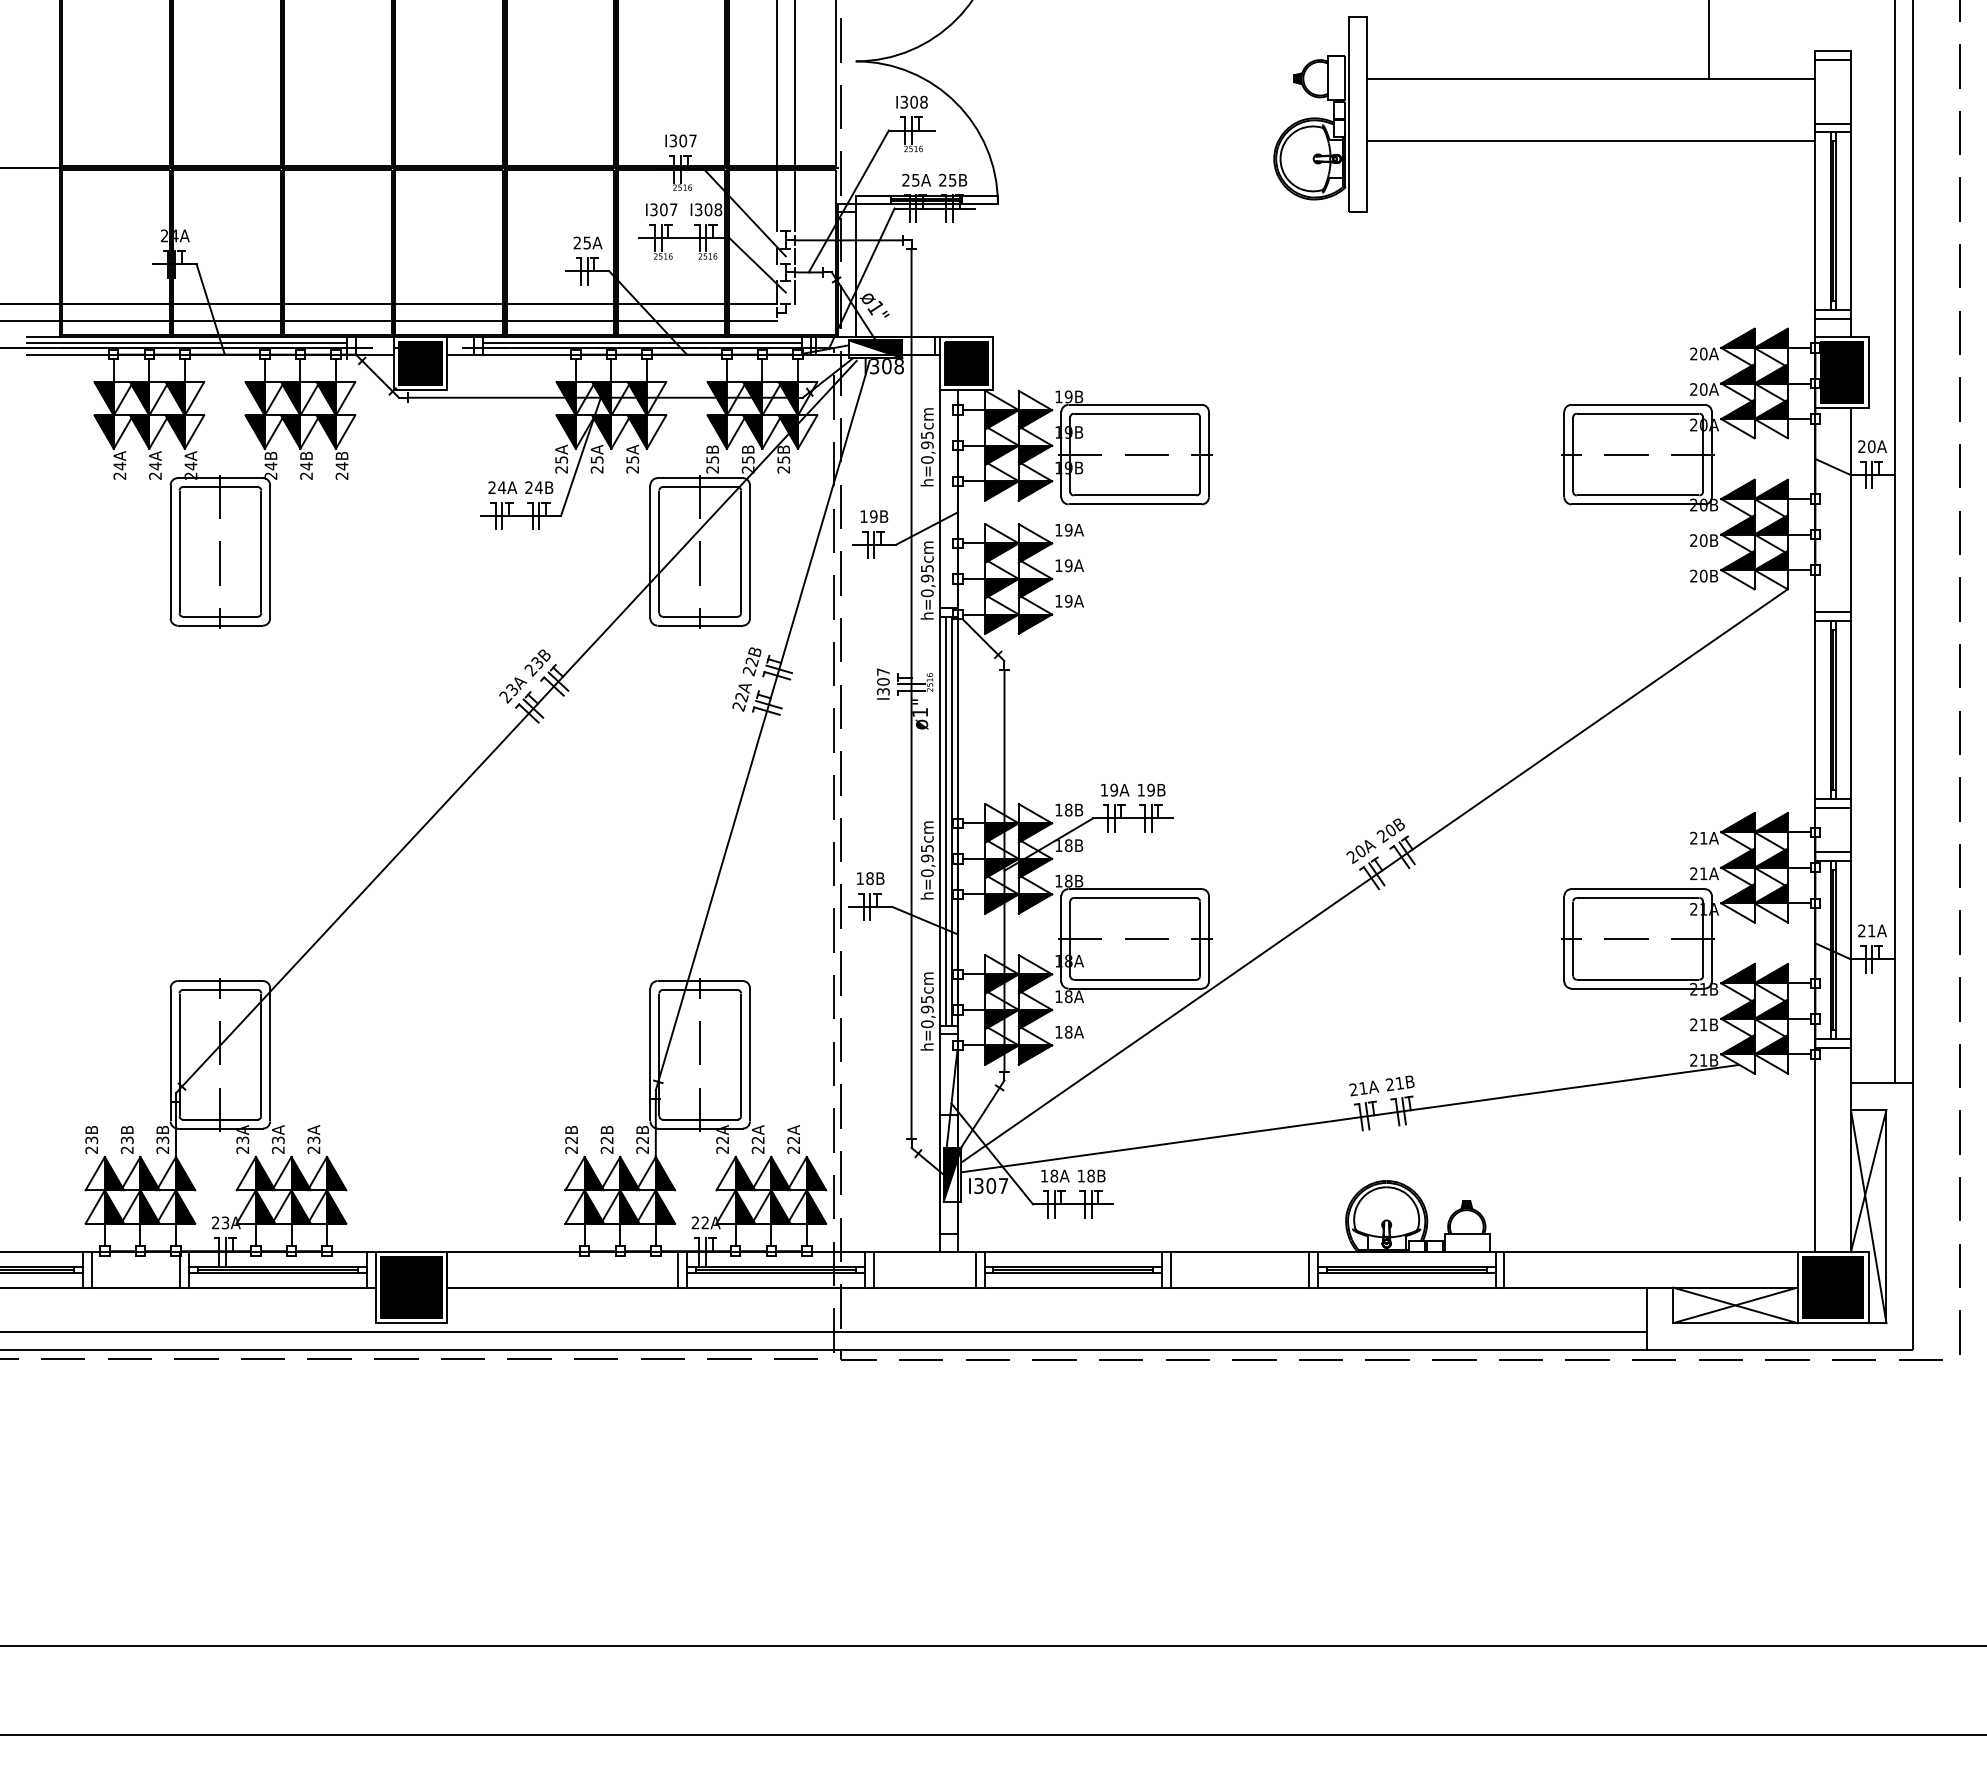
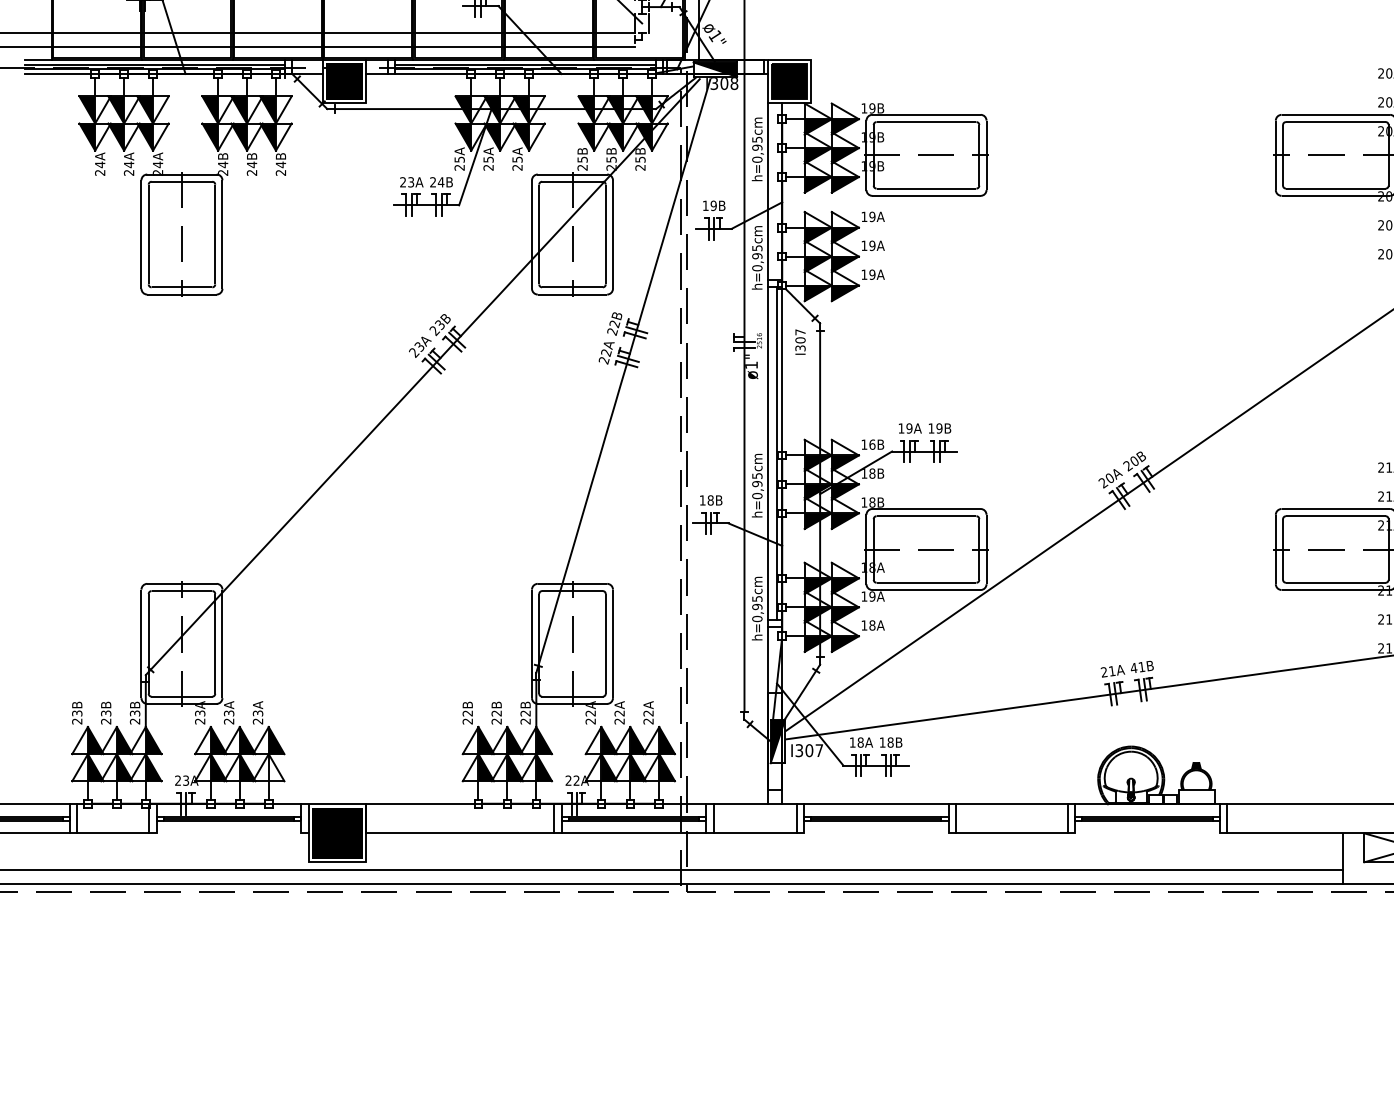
text: (502, 487) -> (411, 182), 24A -> 23A
text: (883, 683) -> (800, 341), moved
text: (1068, 809) -> (872, 444), 18B -> 16B
line: (946, 820) -> (772, 453), removed
text: (1068, 996) -> (872, 596), 18A -> 19A
text: (1389, 1084) -> (1133, 668), 21B -> 41B
fill: (336, 1206) -> (276, 767), removed
line: (278, 1287) -> (229, 833), removed
line: (1073, 1287) -> (876, 833), removed
line: (1406, 1287) -> (1147, 833), removed

